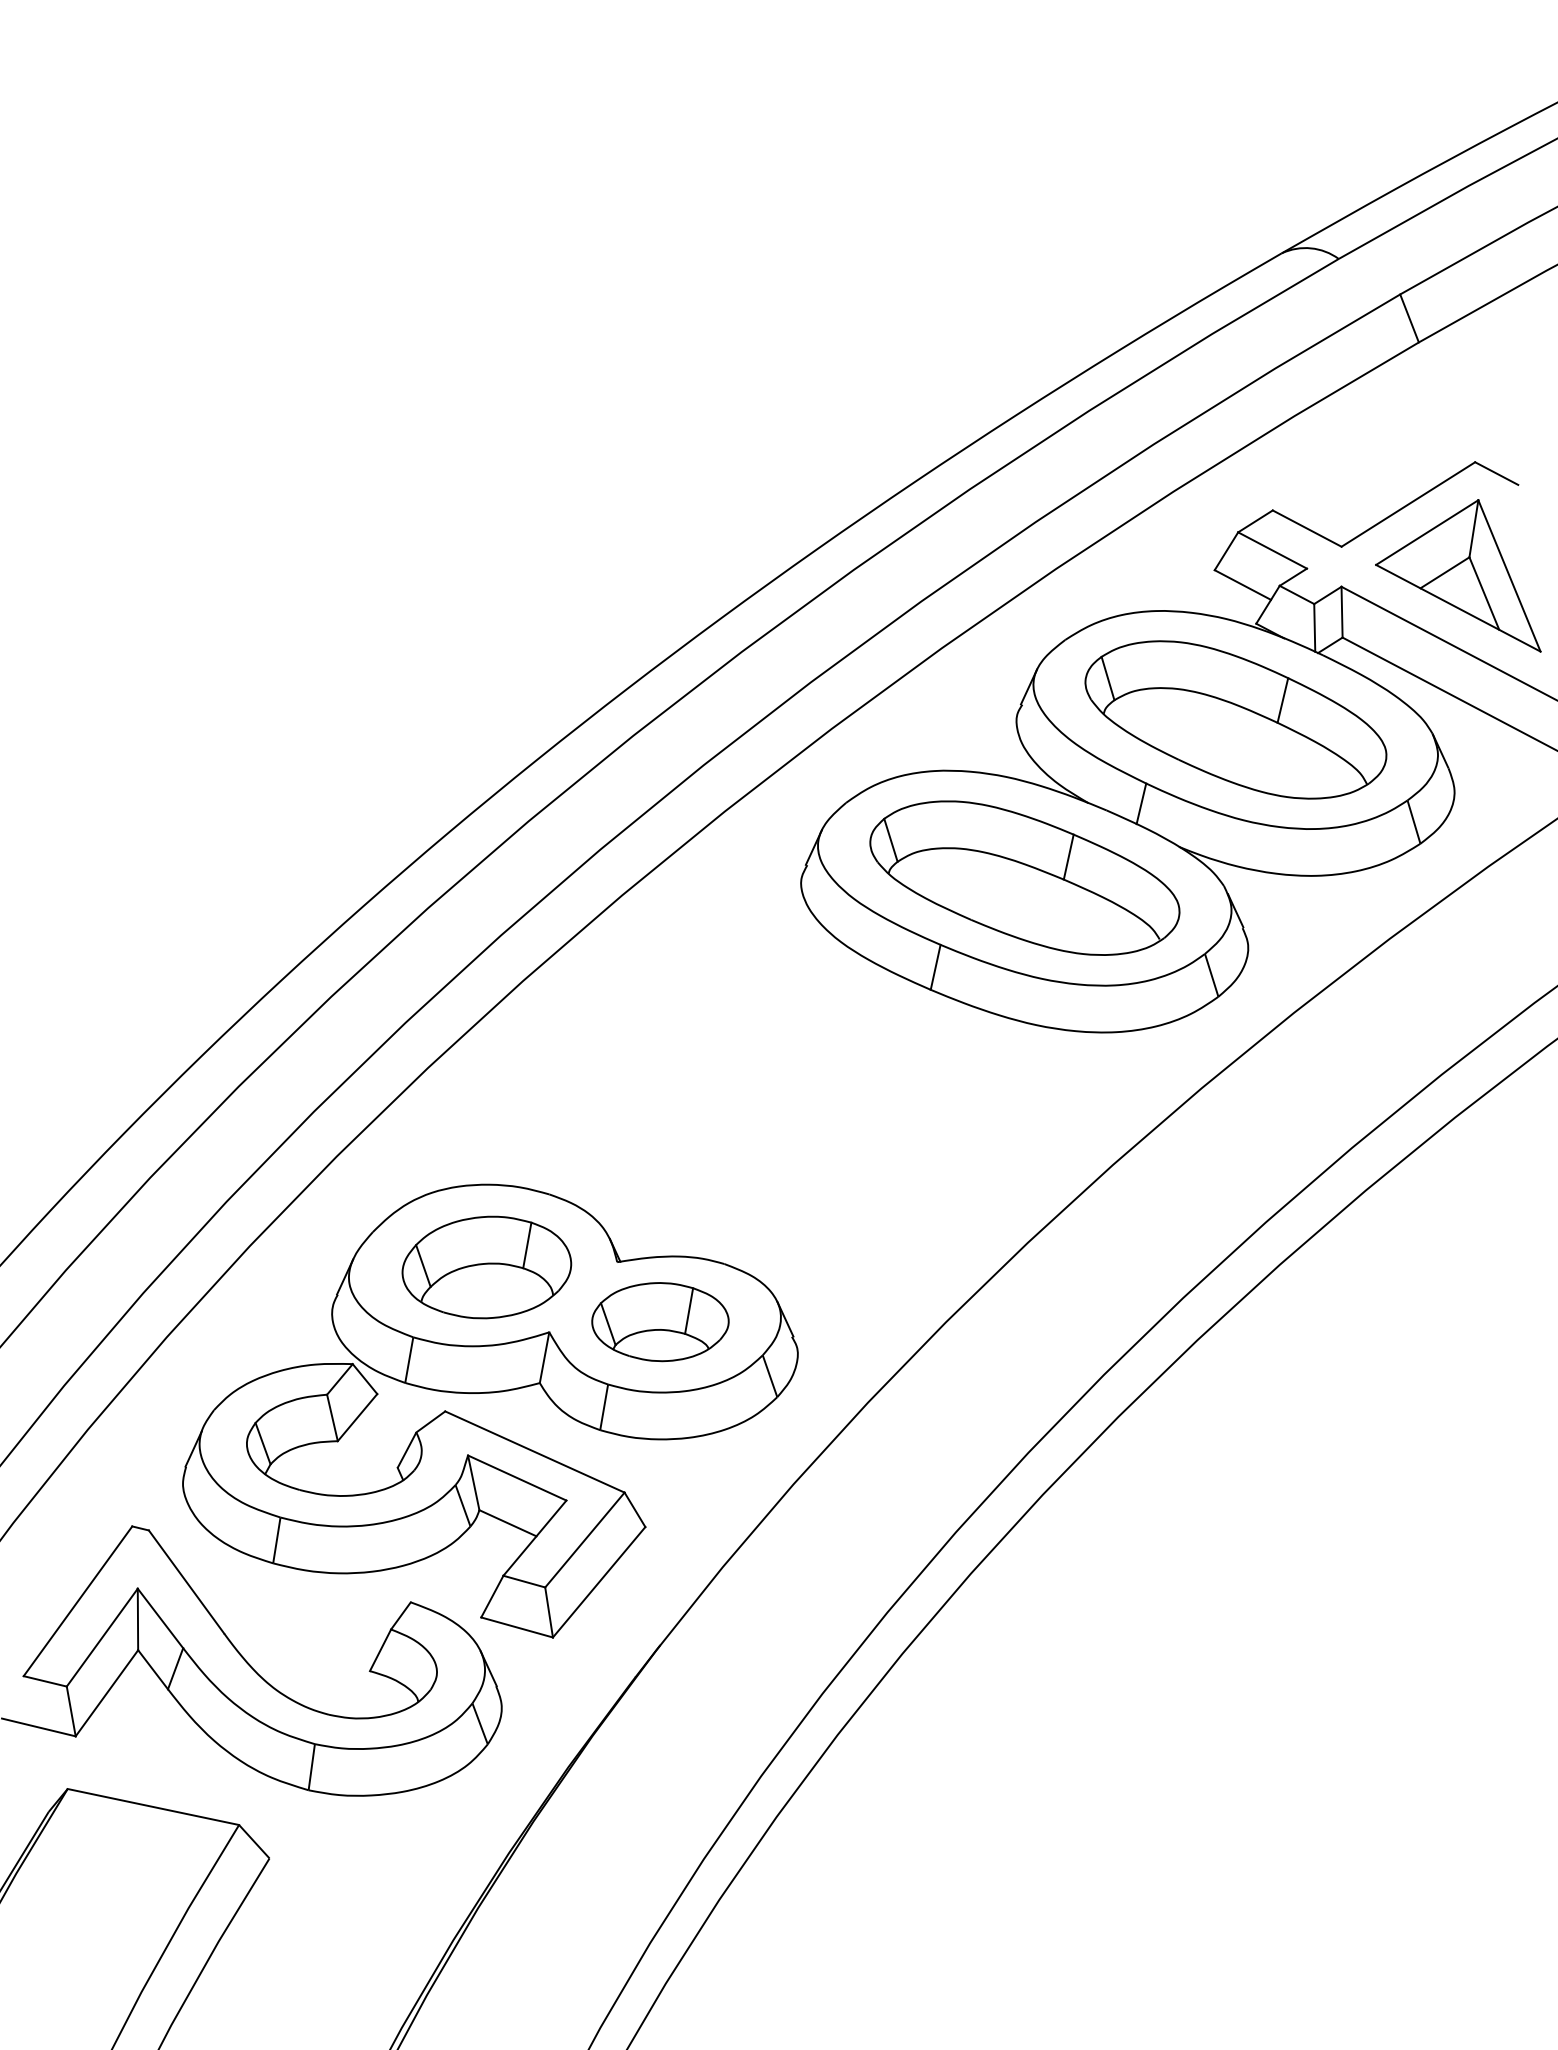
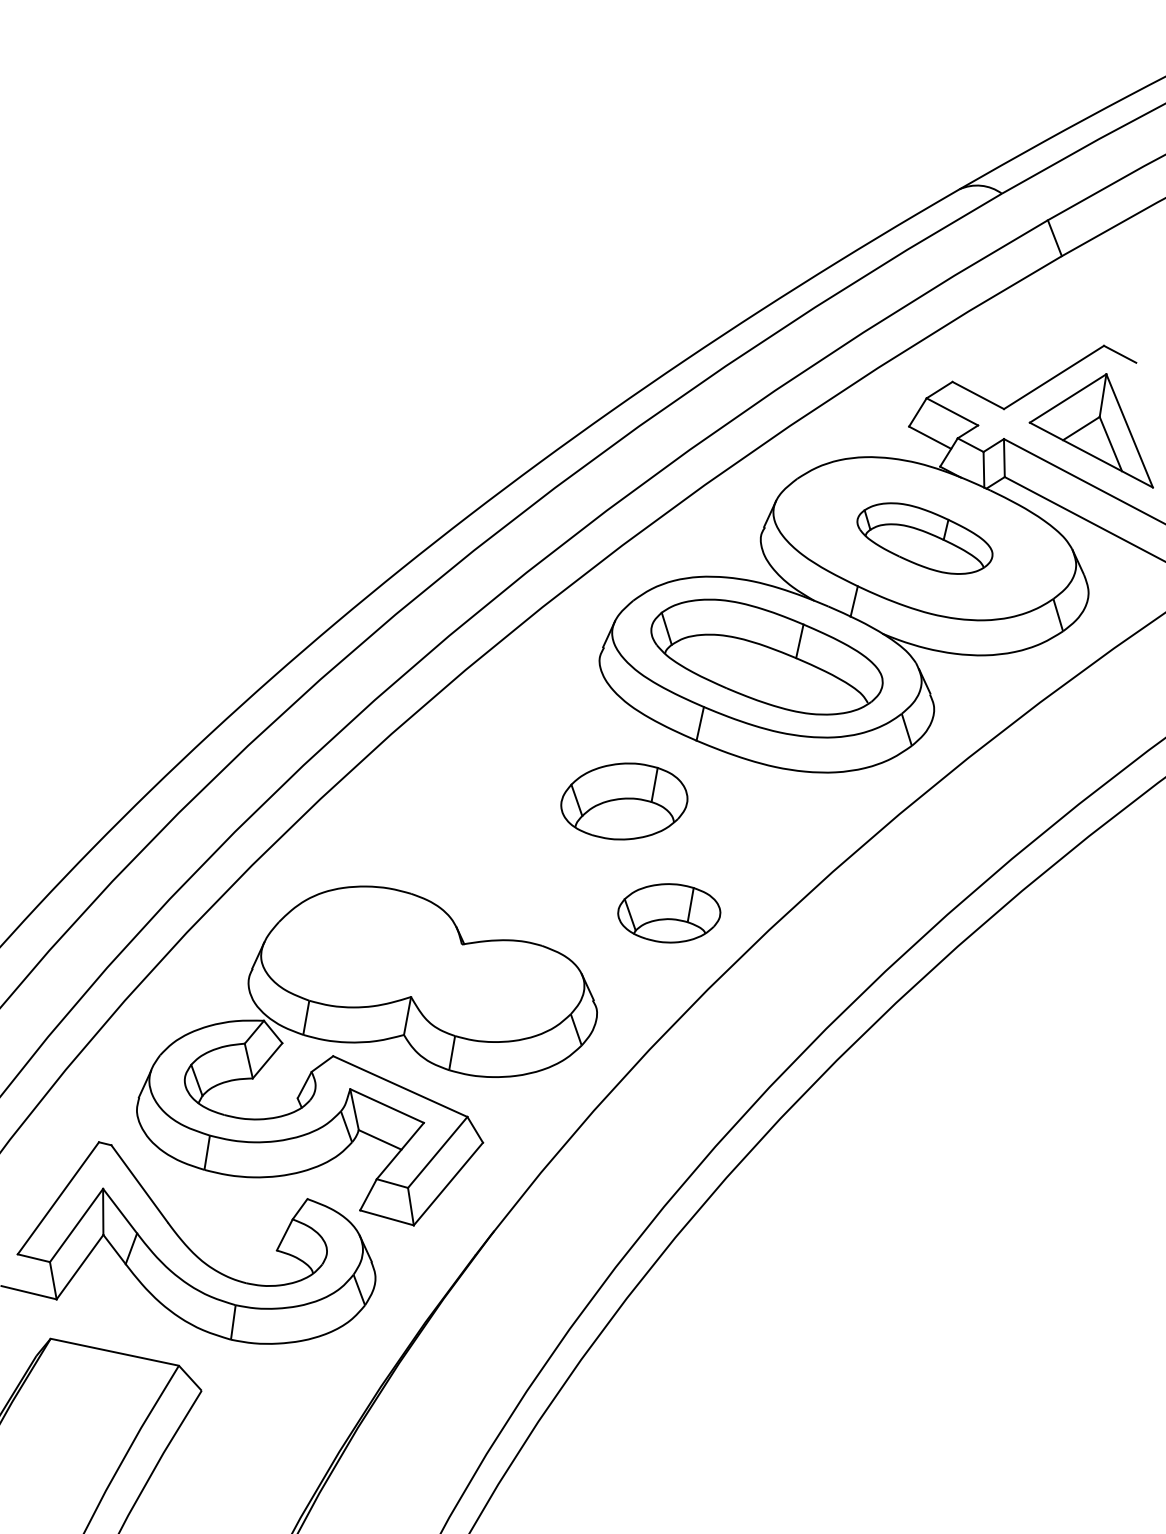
part: (1235, 719) -> (924, 538), size x0.6
part: (487, 1267) -> (624, 801), moved
part: (660, 1322) -> (669, 913), moved

